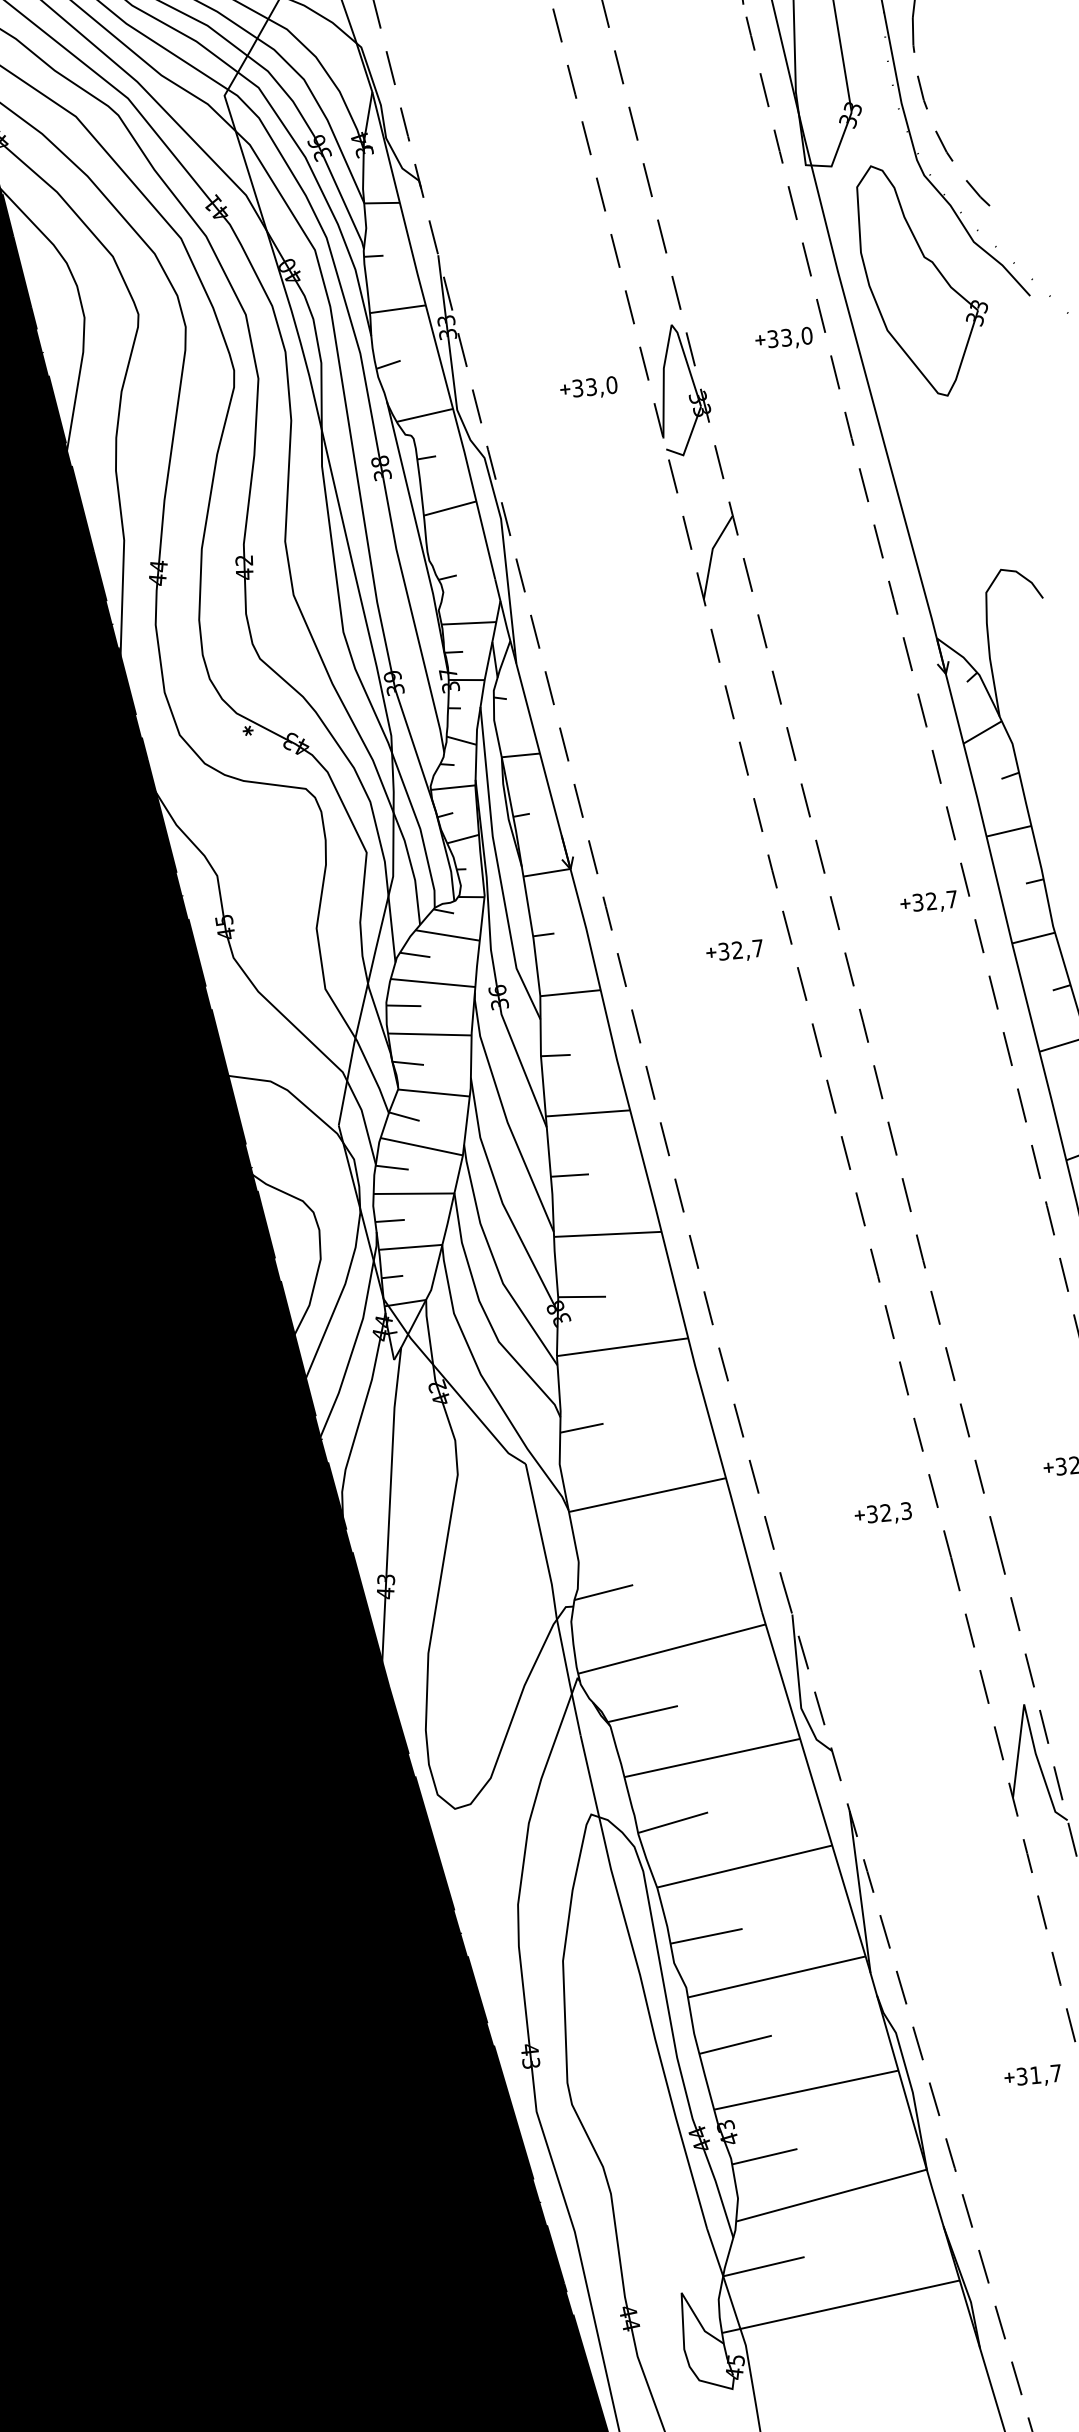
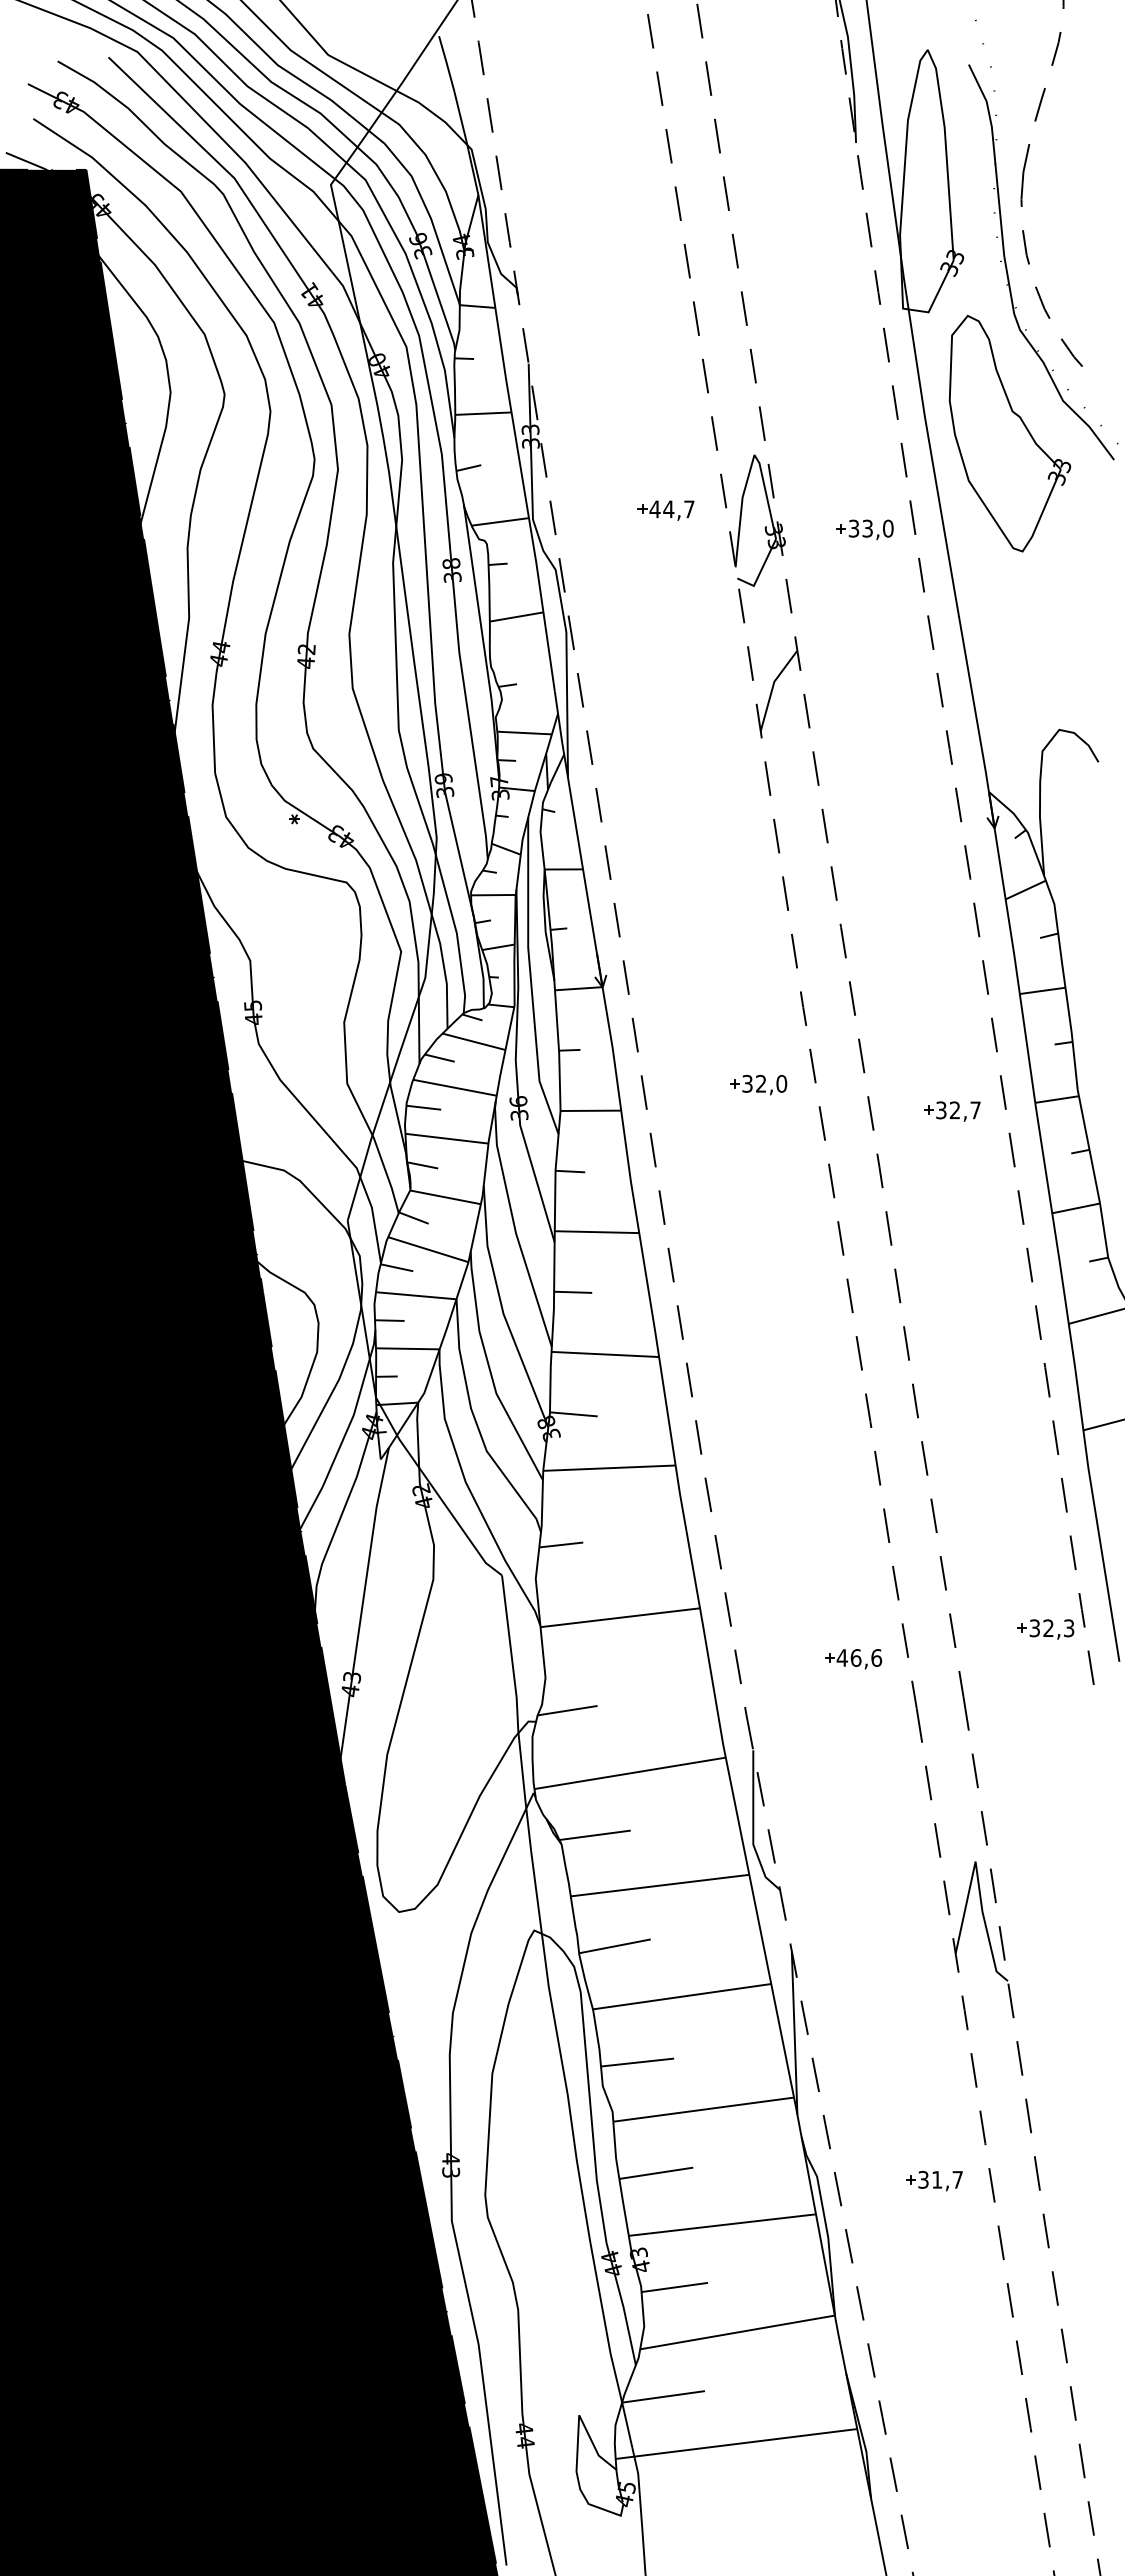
part: (783, 338) -> (864, 529), moved
text: (594, 386) -> (671, 509), 33,0 -> 44,7
part: (929, 902) -> (952, 1111), moved
text: (757, 948) -> (781, 1083), 32,7 -> 32,0
text: (889, 1512) -> (859, 1657), 32,3 -> 46,6
part: (1033, 2077) -> (934, 2181), moved

